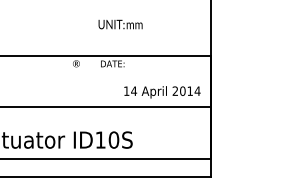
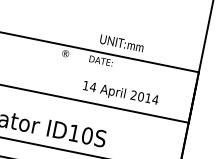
text: (120, 24) -> (121, 43), moved
text: (162, 92) -> (120, 94), moved

